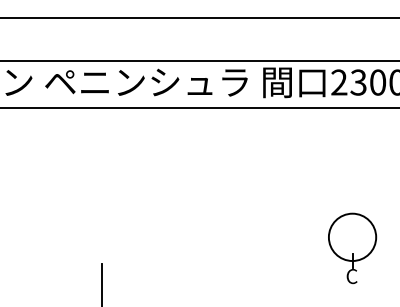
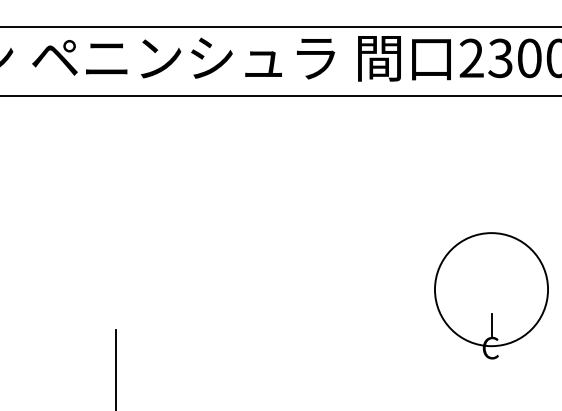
circle: (352, 237) -> (491, 289), size x1.6

